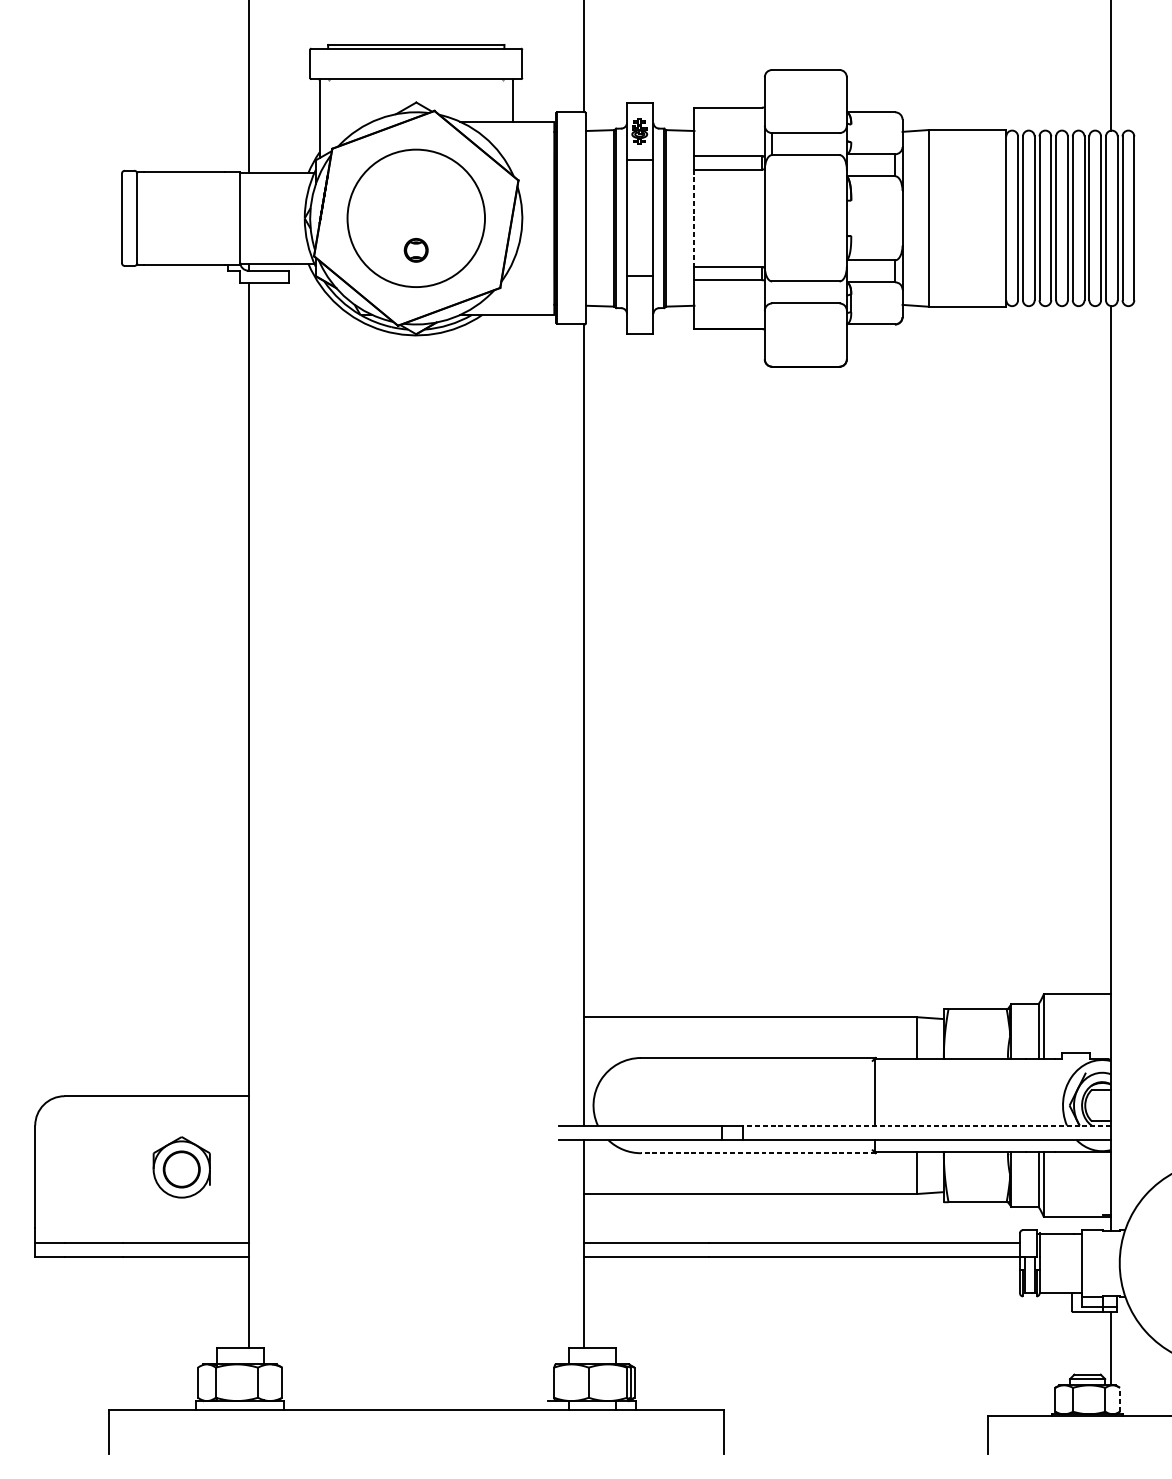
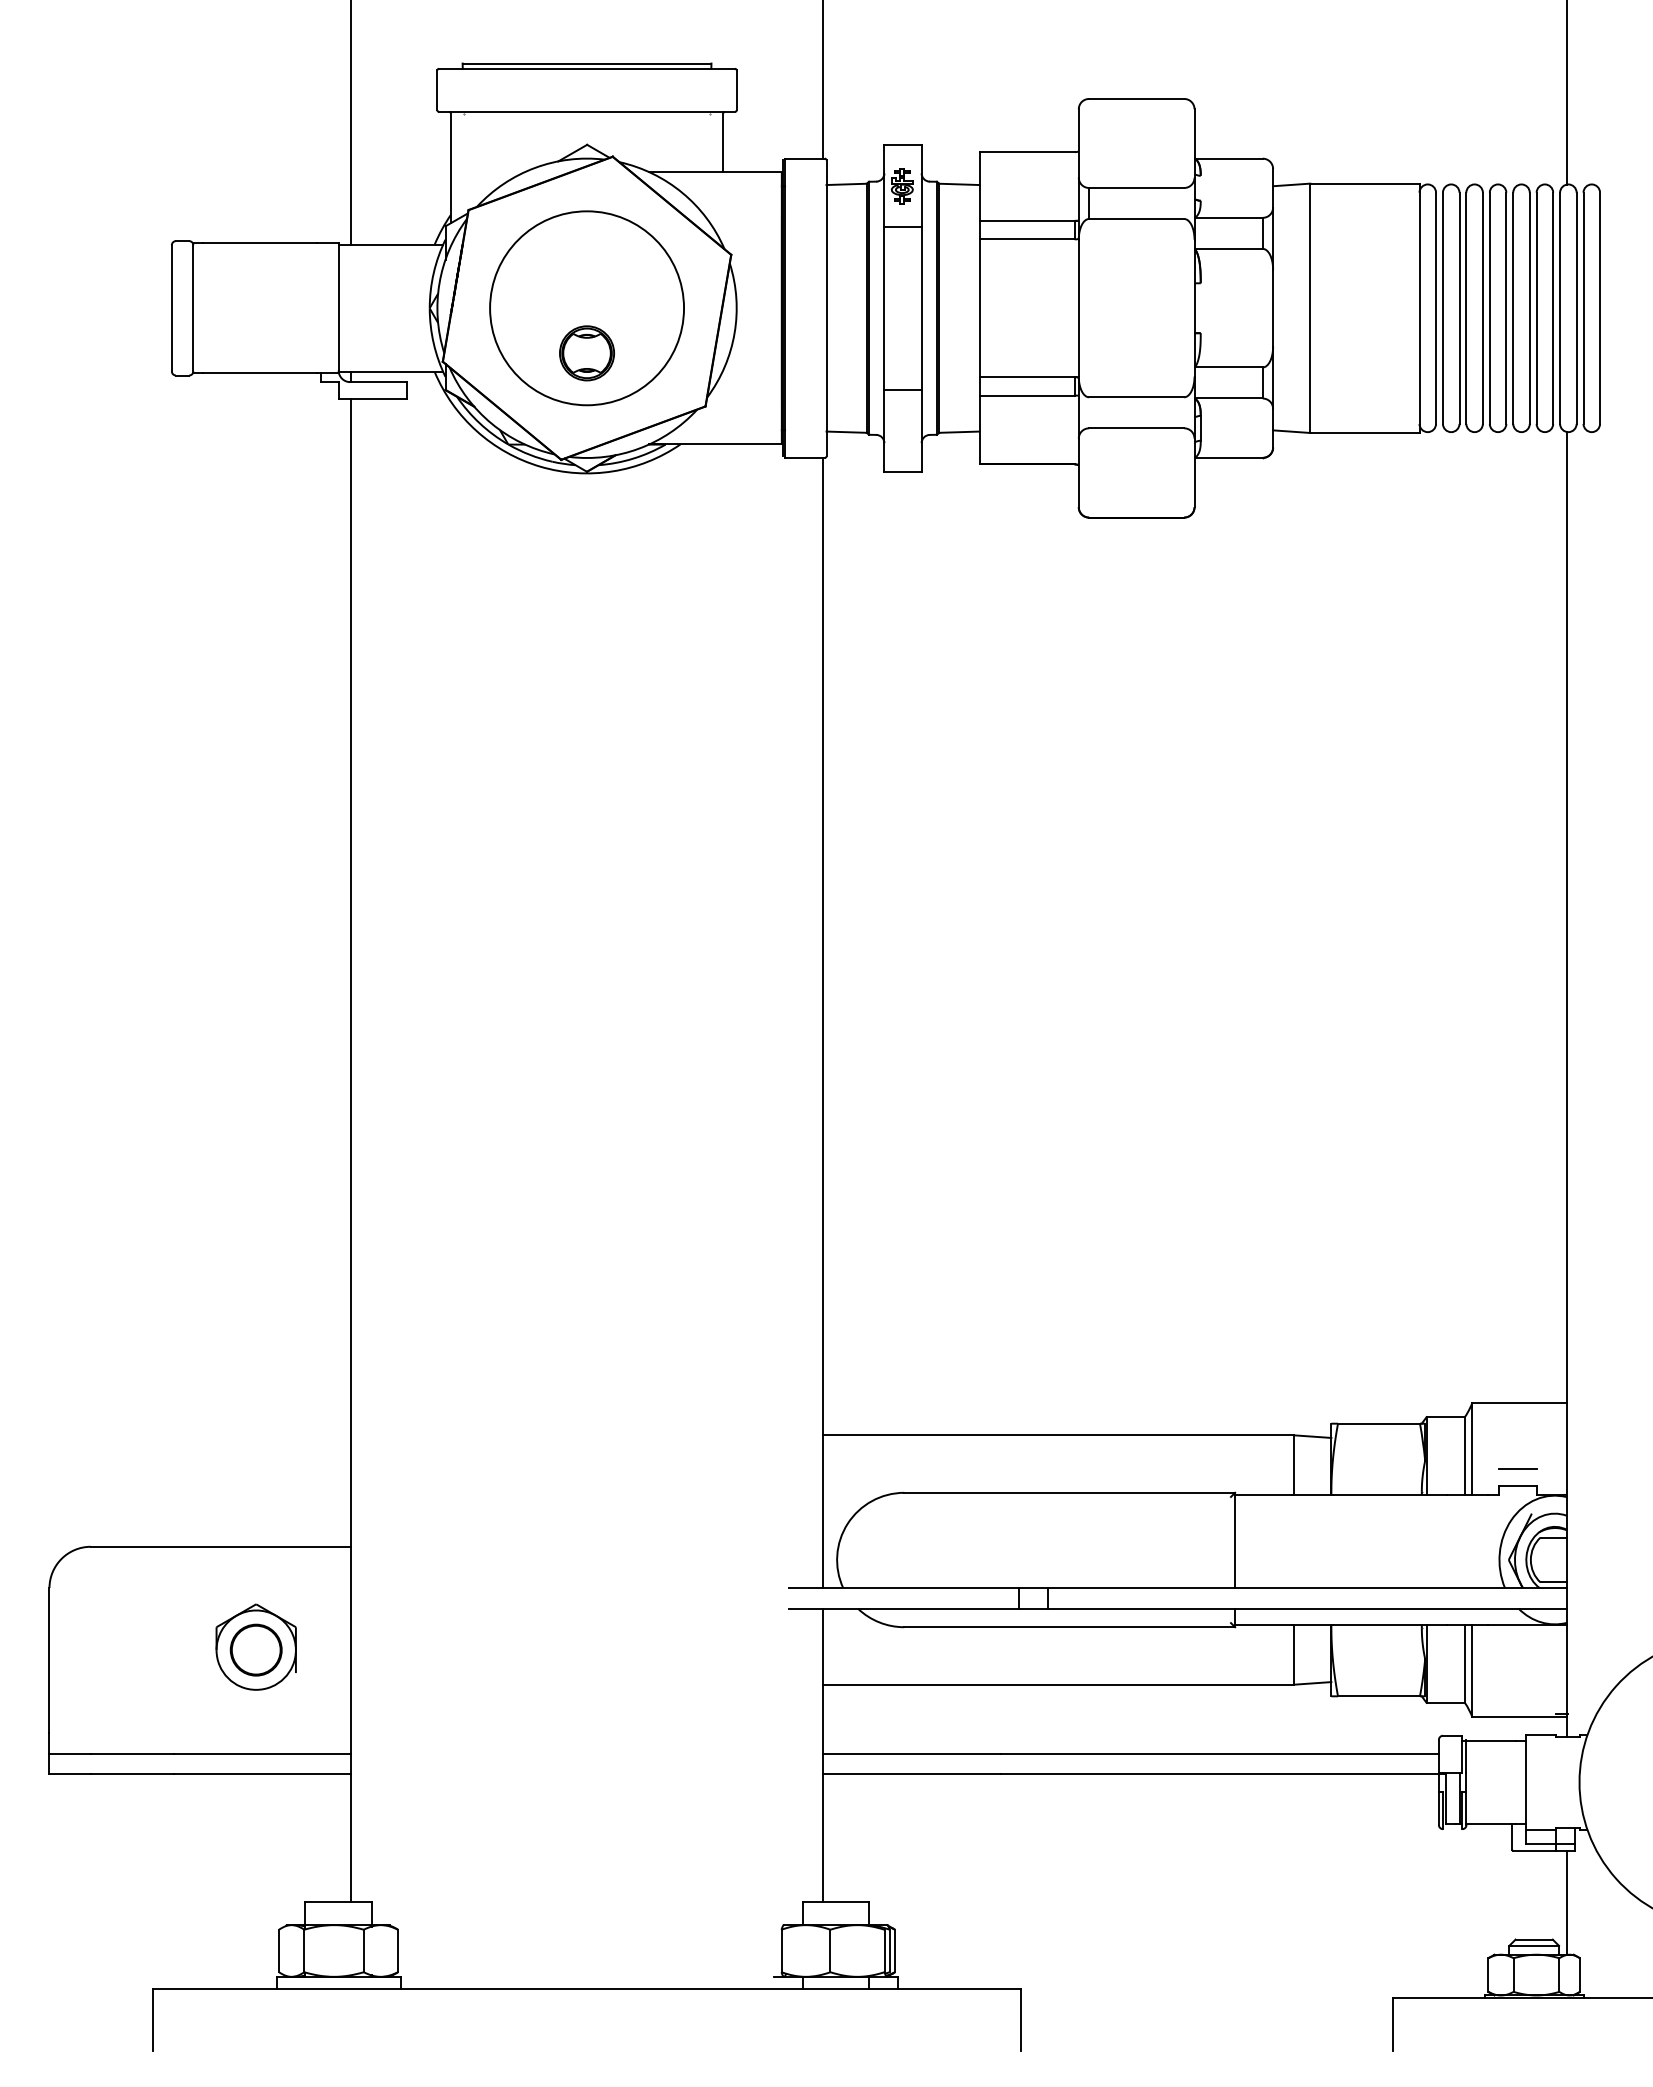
line: (694, 218) -> (979, 308), dashed -> solid
part: (415, 250) -> (586, 353), size x1.67
line: (1075, 1040) -> (1517, 1468), added
line: (926, 1125) -> (1307, 1588), dashed -> solid
line: (758, 1153) -> (1069, 1627), dashed -> solid
line: (1119, 1400) -> (1579, 1975), dashed -> solid

